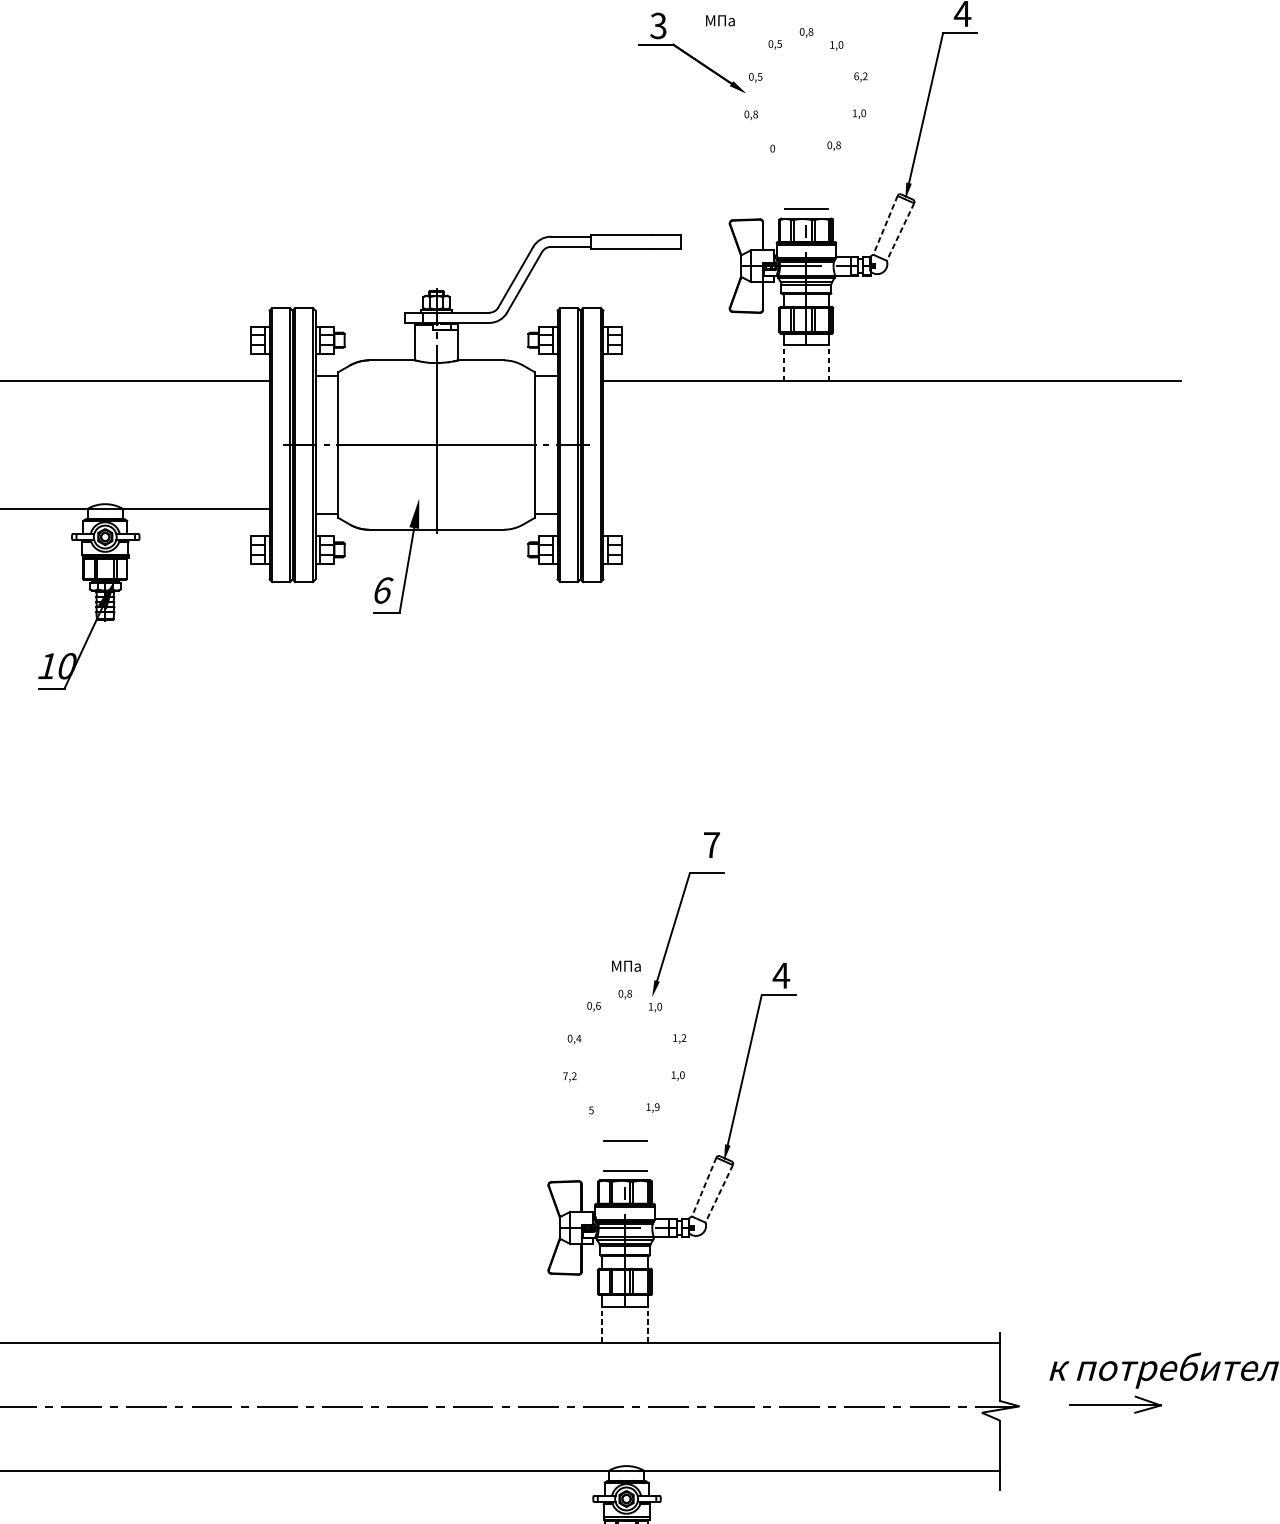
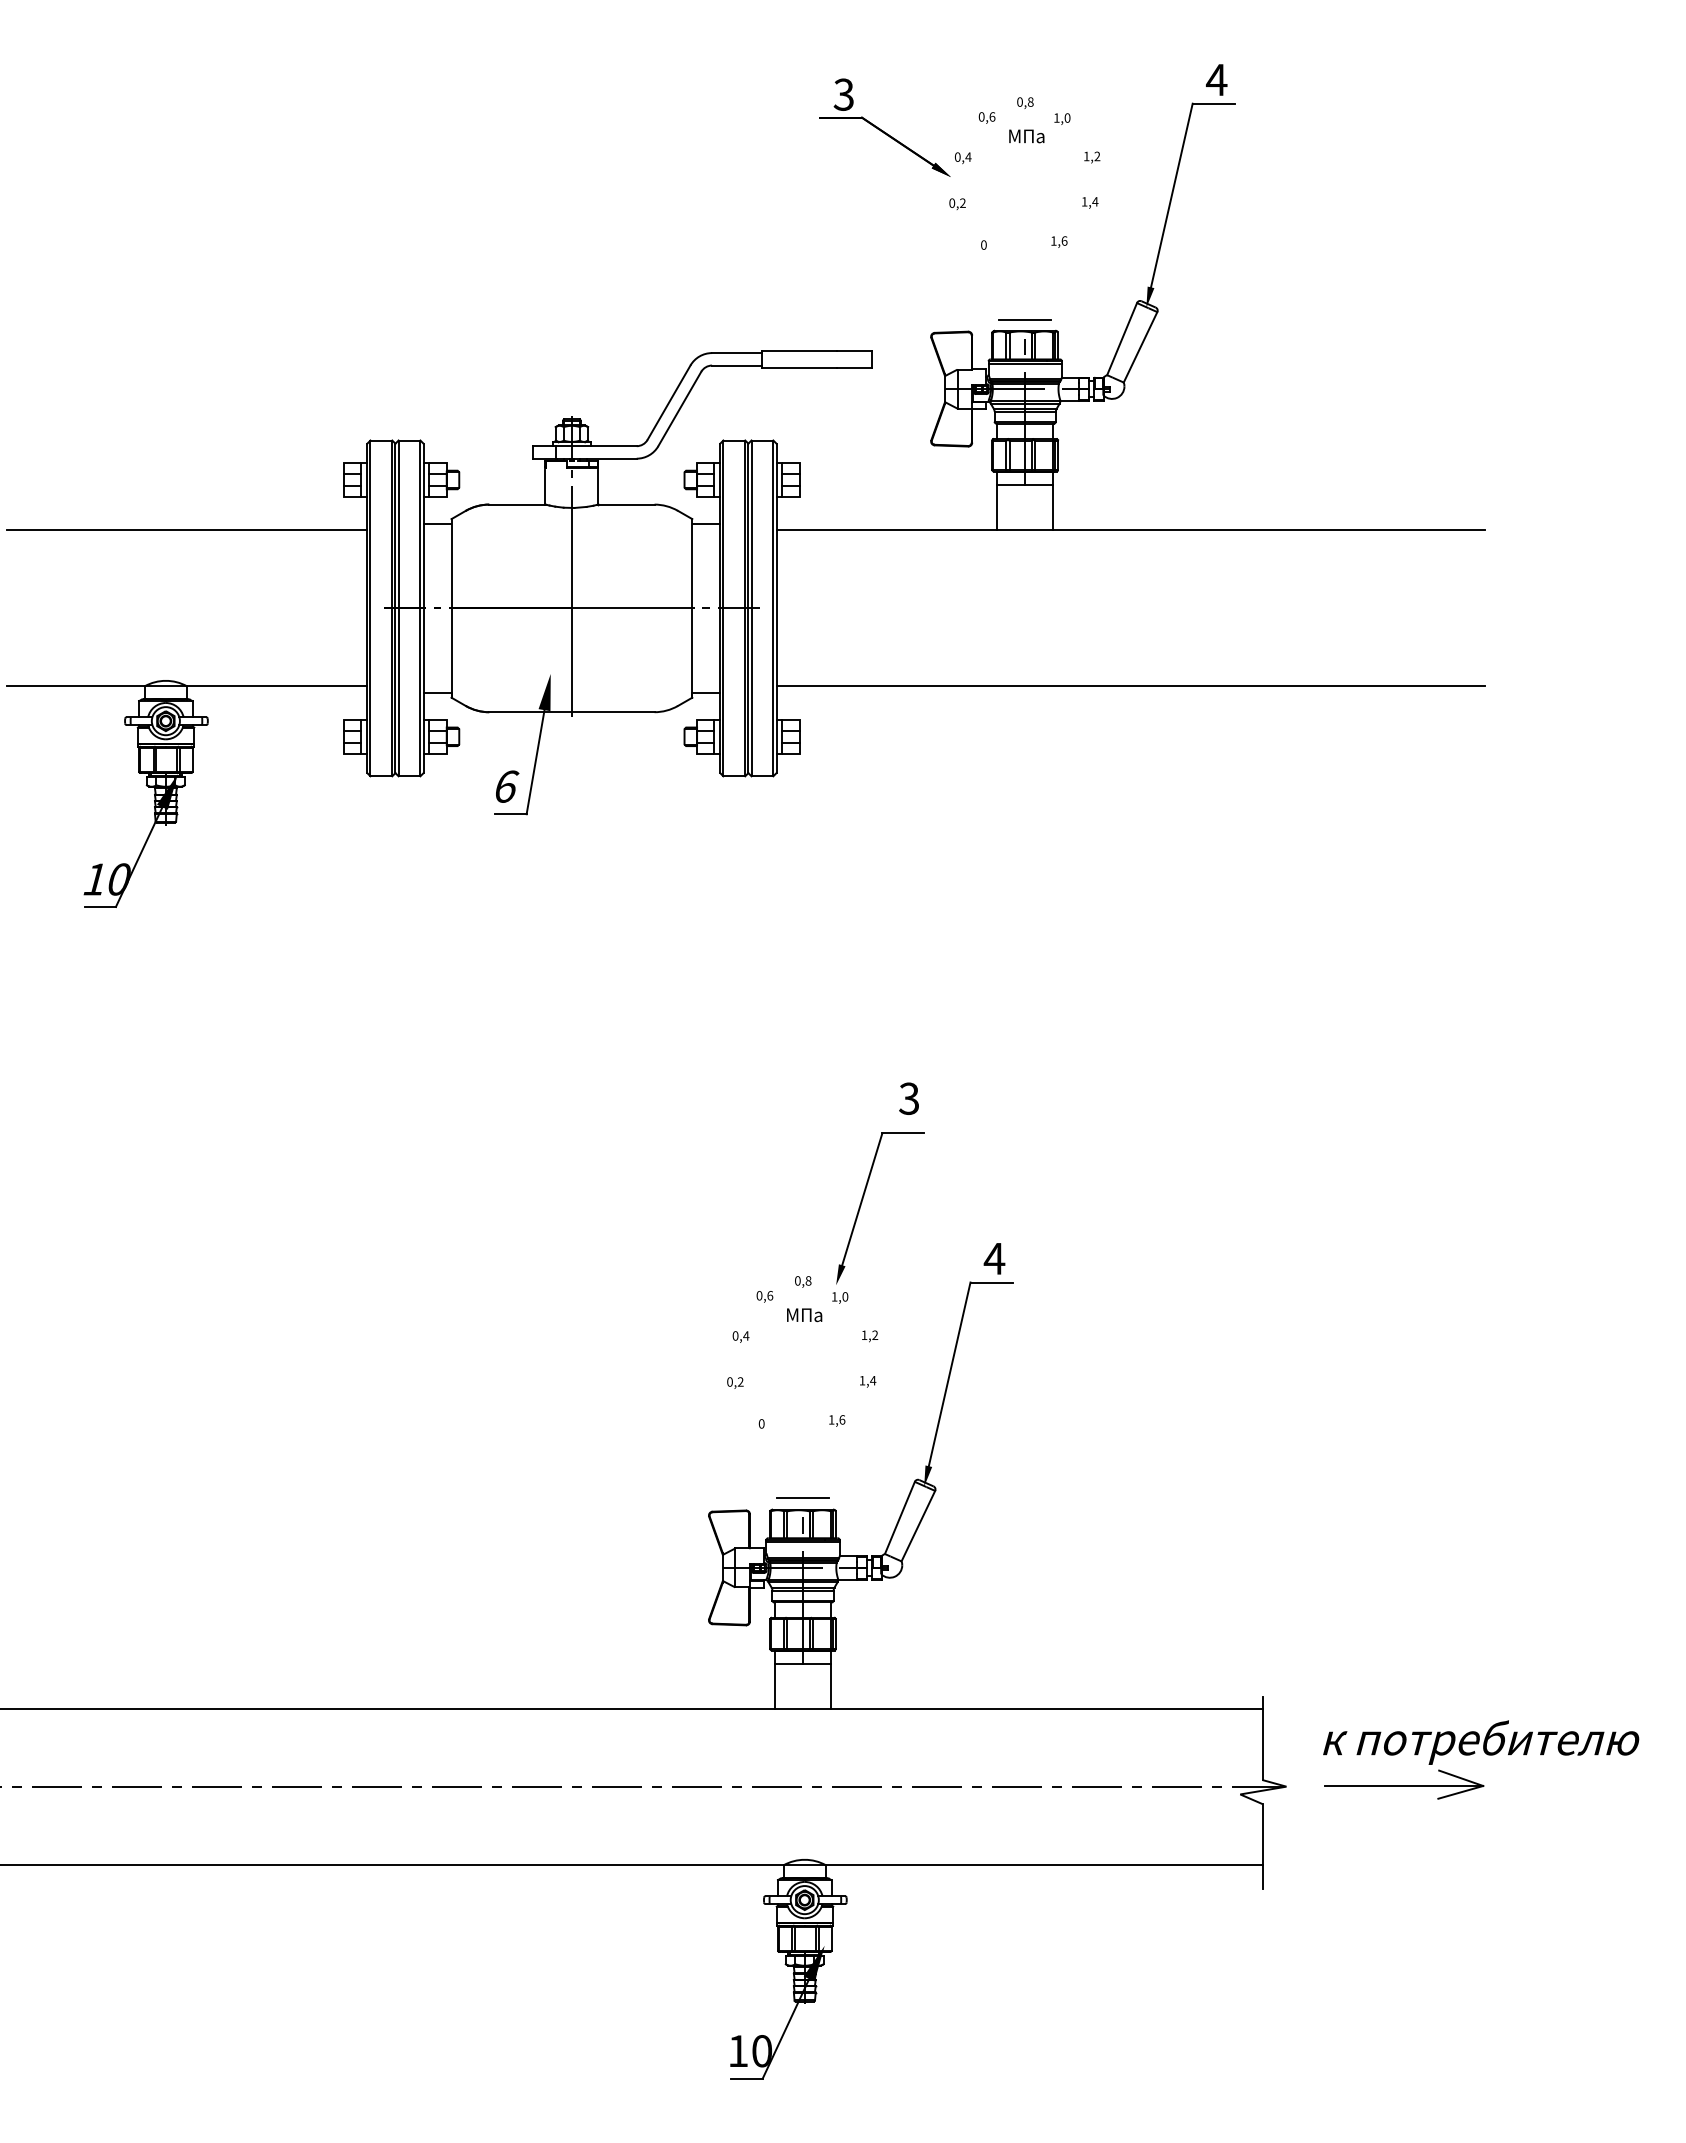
text: (720, 20) -> (1026, 136), moved
text: (779, 43) -> (992, 116), 0,5 -> 0,6
text: (760, 76) -> (968, 156), 0,5 -> 0,4
text: (856, 76) -> (1086, 156), 6,2 -> 1,2
text: (755, 113) -> (962, 202), 0,8 -> 0,2
text: (863, 113) -> (1095, 201), 1,0 -> 1,4
text: (834, 144) -> (1059, 240), 0,8 -> 1,6
line: (884, 225) -> (1121, 339), dashed -> solid
line: (900, 232) -> (1140, 347), dashed -> solid
line: (783, 362) -> (997, 507), dashed -> solid
line: (829, 362) -> (1053, 507), dashed -> solid
line: (892, 508) -> (1130, 686), added
text: (712, 844) -> (909, 1098), 7 -> 3
text: (626, 966) -> (804, 1315), moved
text: (565, 1075) -> (729, 1381), 7,2 -> 0,2
text: (682, 1075) -> (873, 1380), 1,0 -> 1,4
text: (657, 1106) -> (842, 1419), 1,9 -> 1,6
text: (591, 1110) -> (761, 1423), 5 -> 0
line: (624, 1140) -> (802, 1460), removed
line: (703, 1187) -> (899, 1518), dashed -> solid
line: (719, 1194) -> (918, 1526), dashed -> solid
line: (601, 1324) -> (774, 1686), dashed -> solid
line: (648, 1324) -> (831, 1686), dashed -> solid
part: (1115, 1404) -> (1404, 1784), size x1.43

